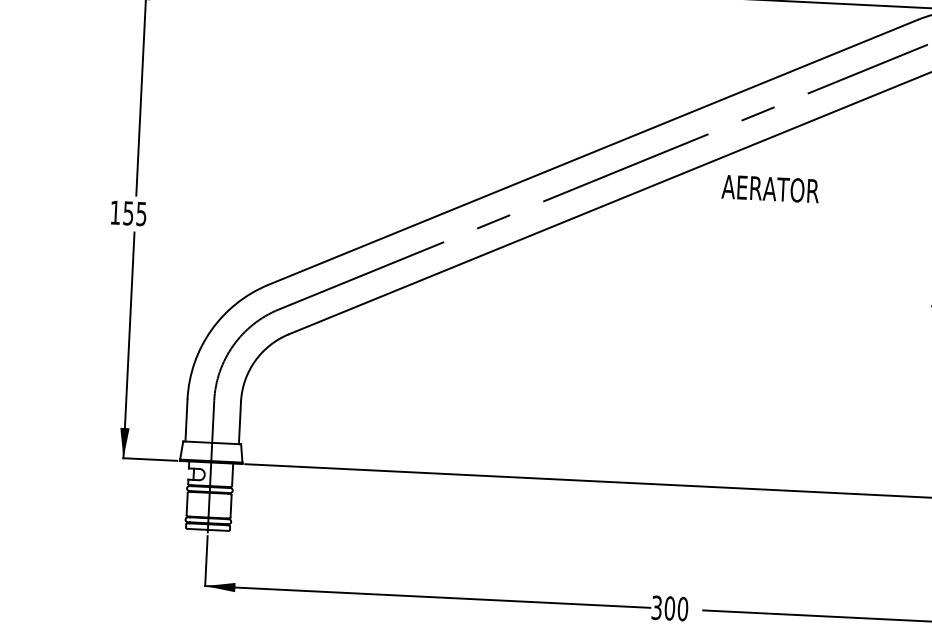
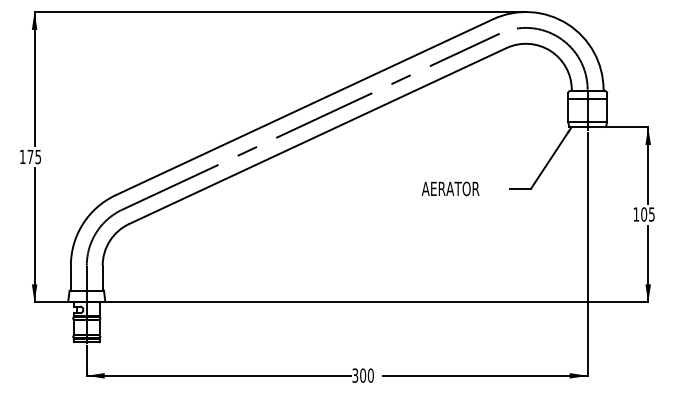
text: (770, 188) -> (450, 188), moved
text: (128, 214) -> (30, 157), 155 -> 175

